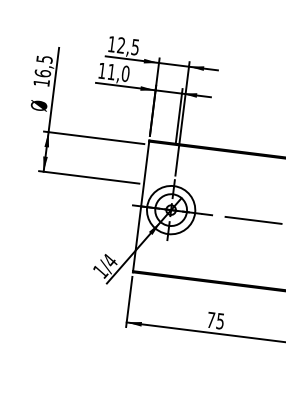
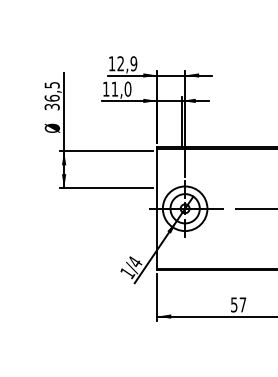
text: (135, 46) -> (133, 63), 12,5 -> 12,9
text: (41, 82) -> (51, 106), 16,5 -> 36,5
text: (215, 320) -> (238, 304), 75 -> 57

